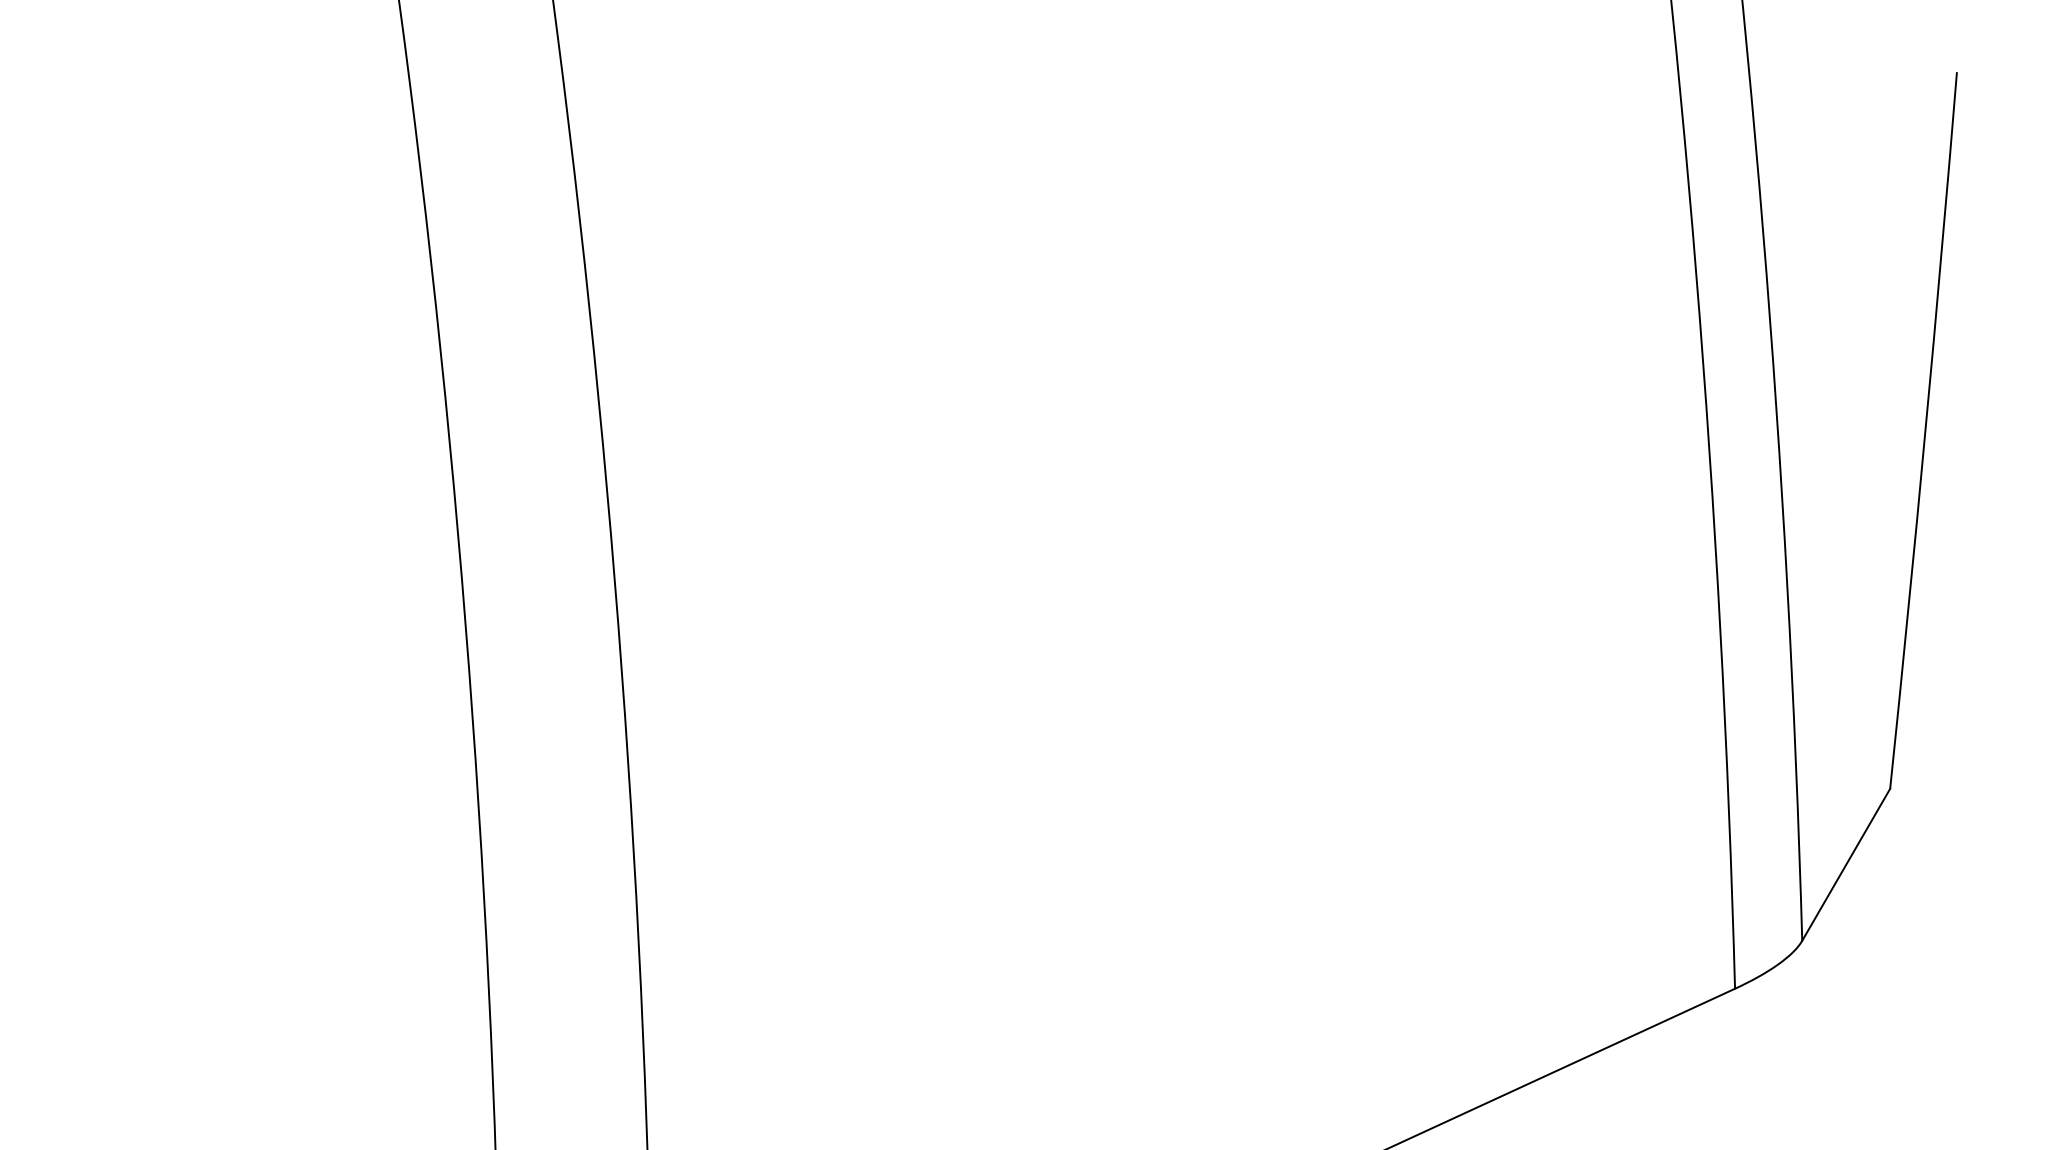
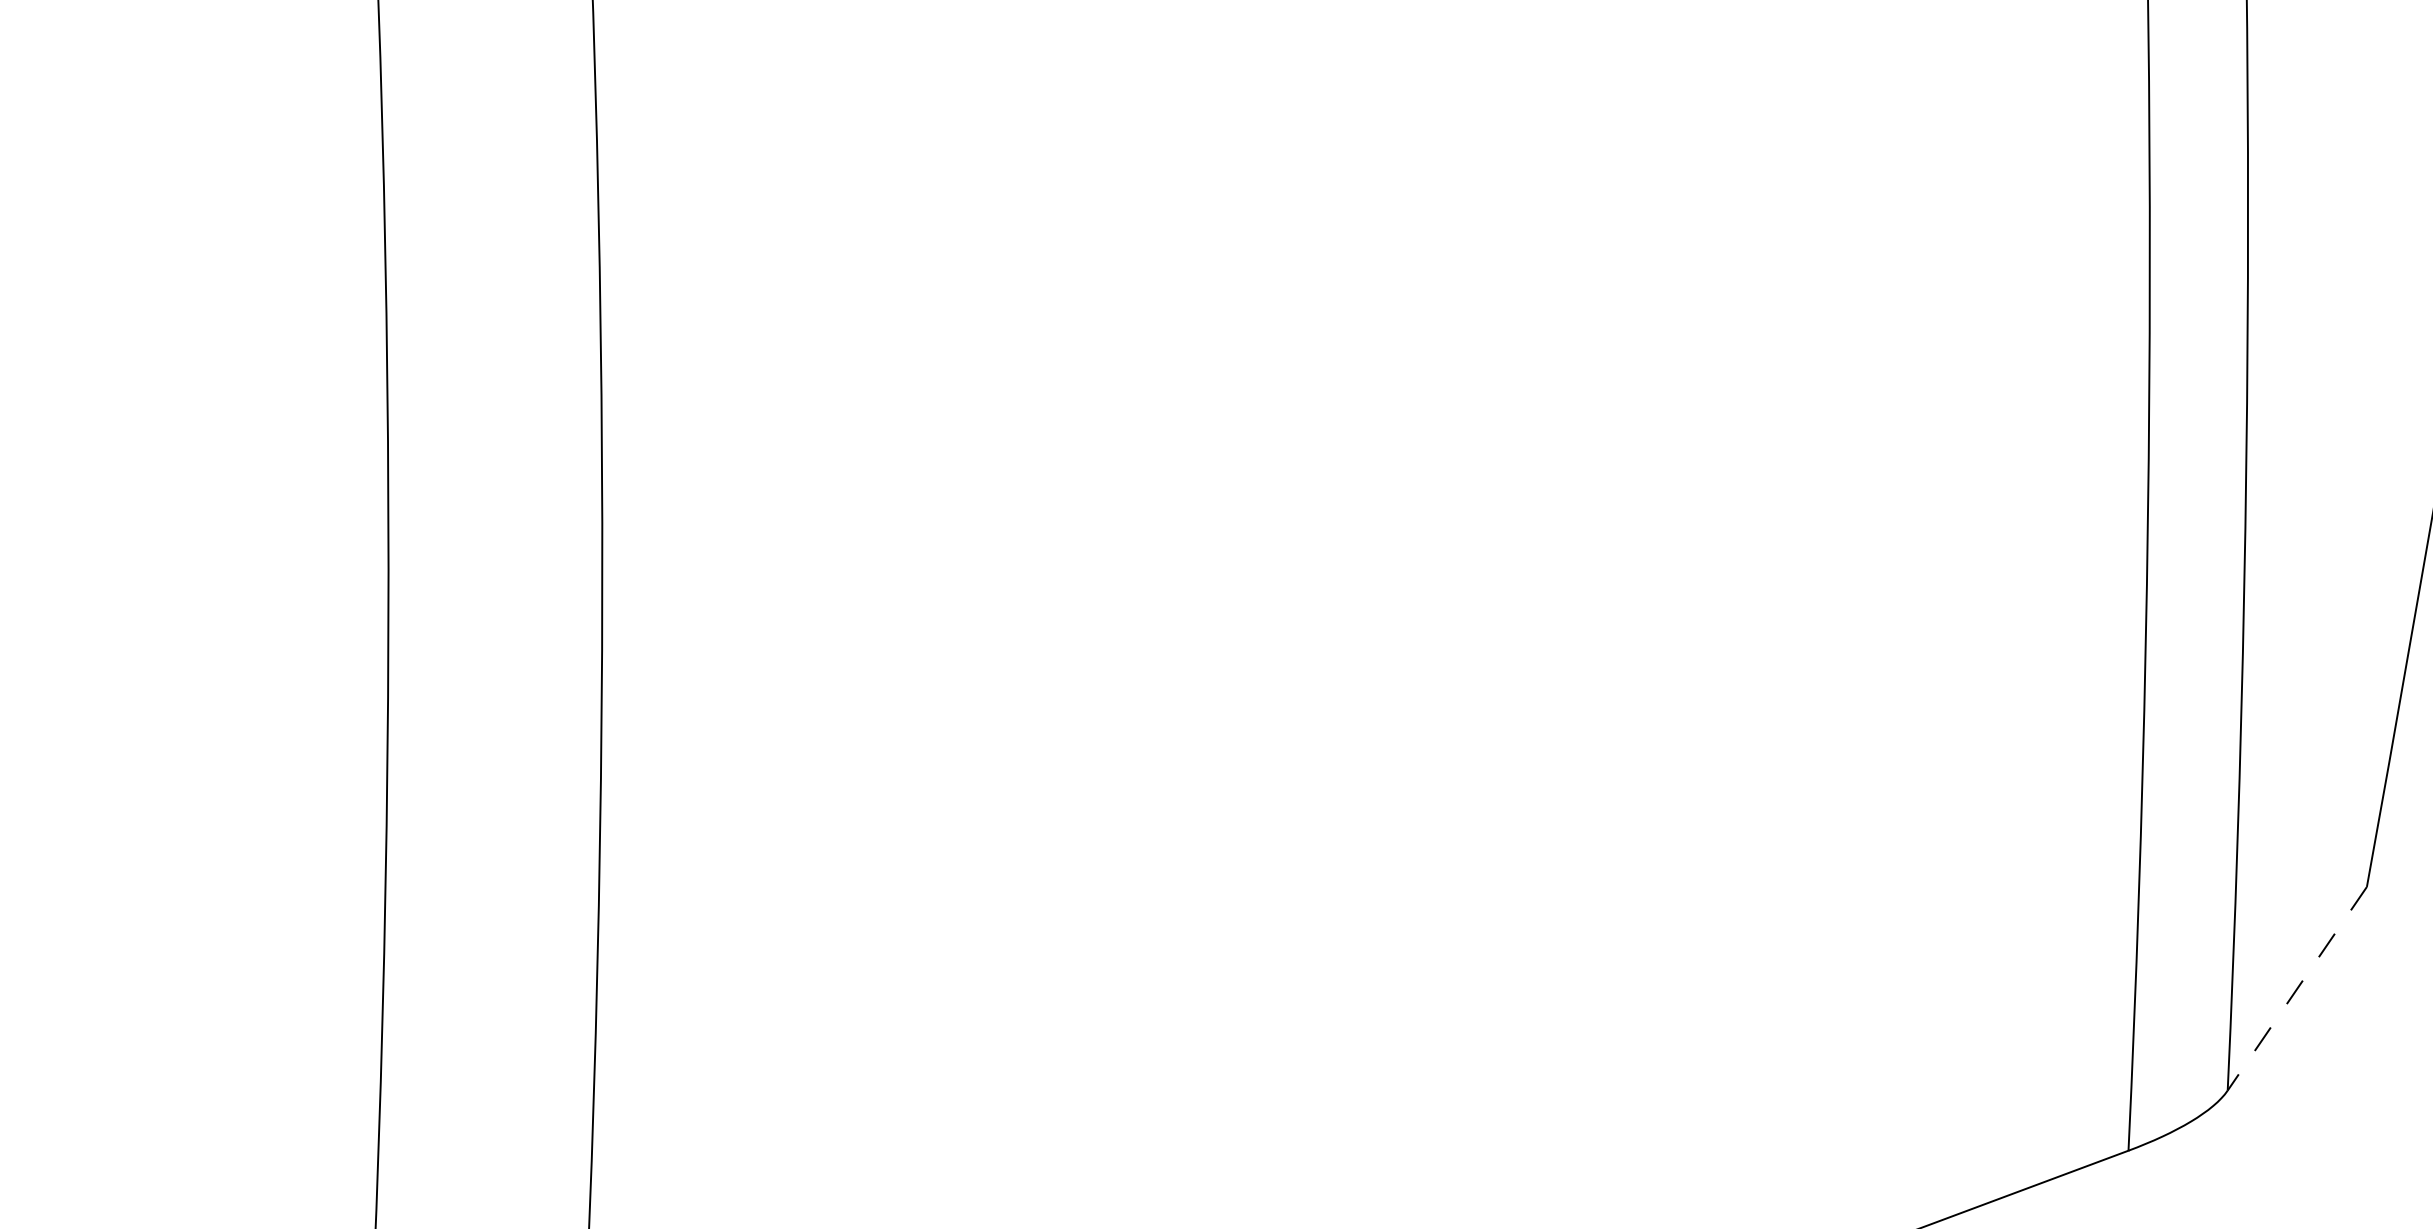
line: (1846, 864) -> (2297, 988), solid -> dashed

